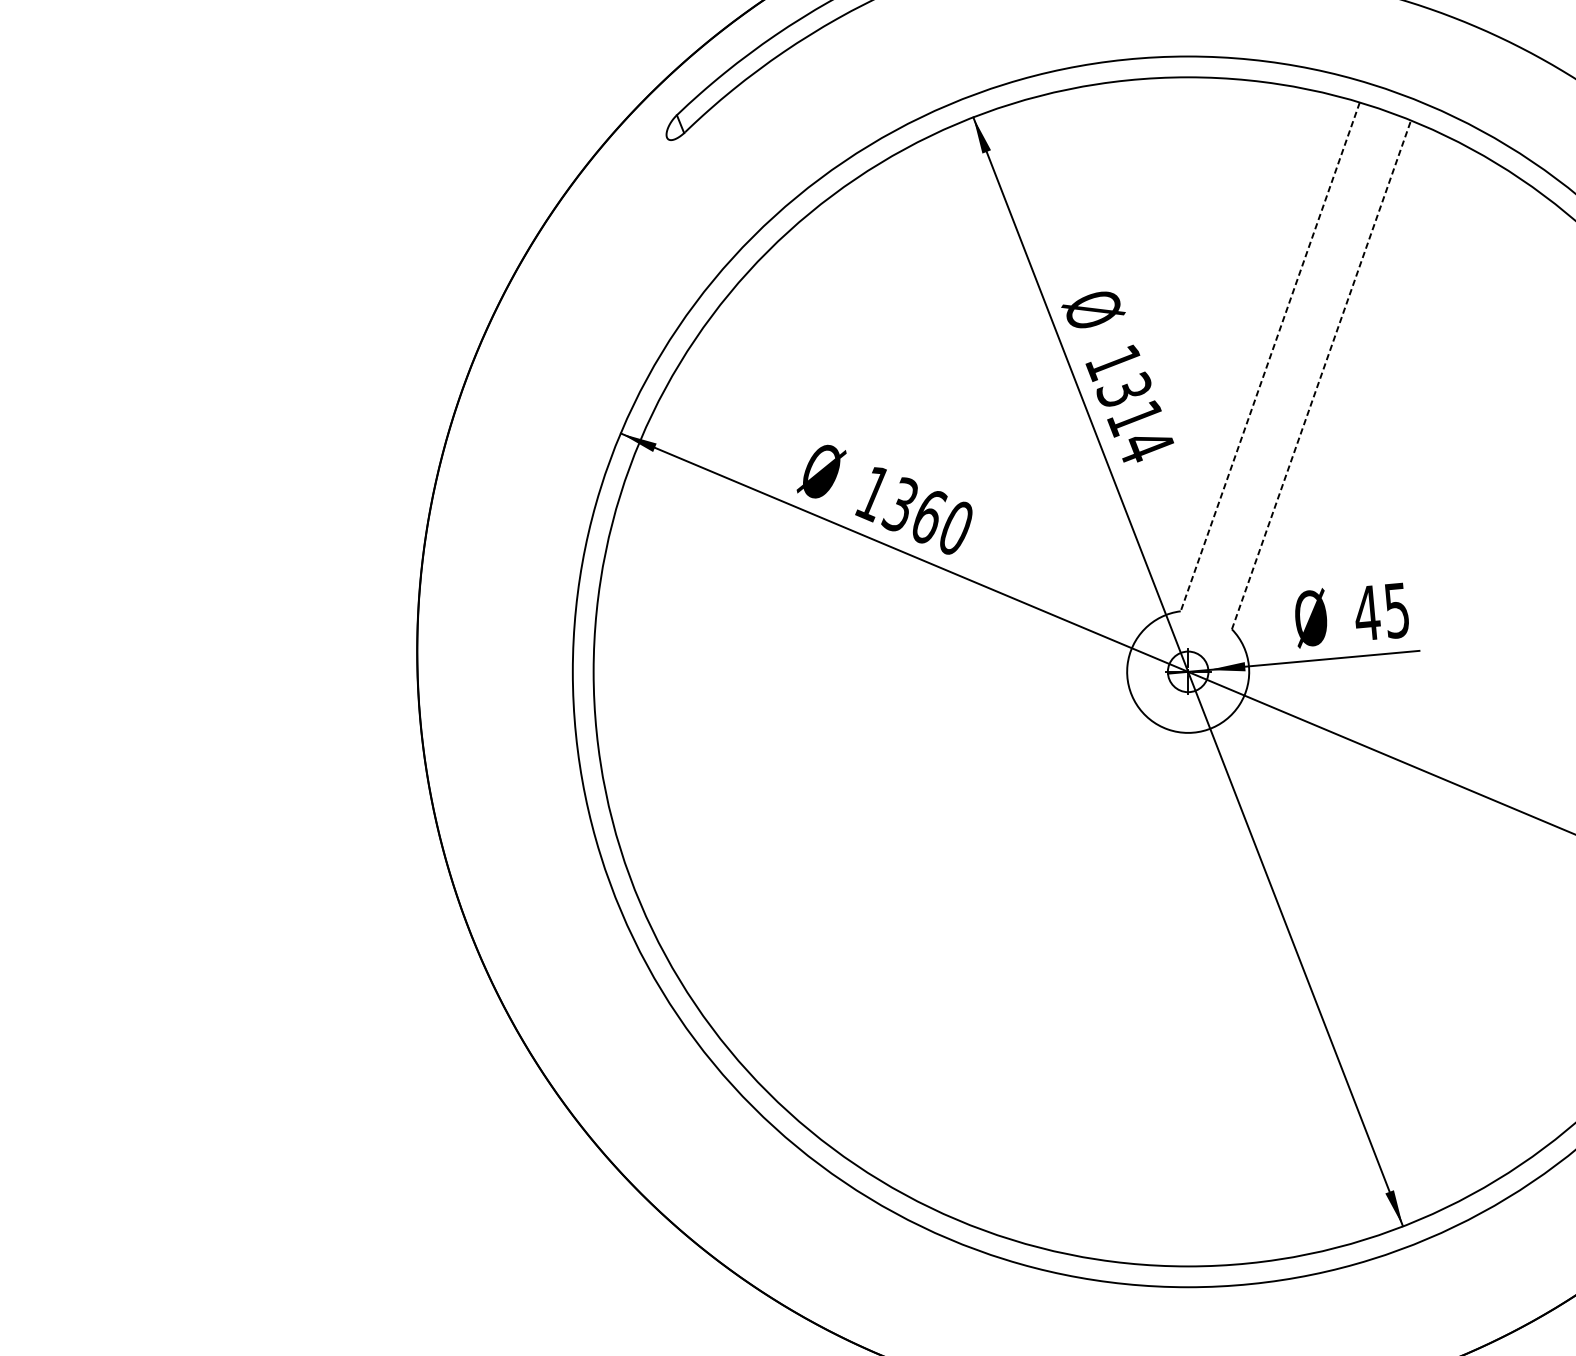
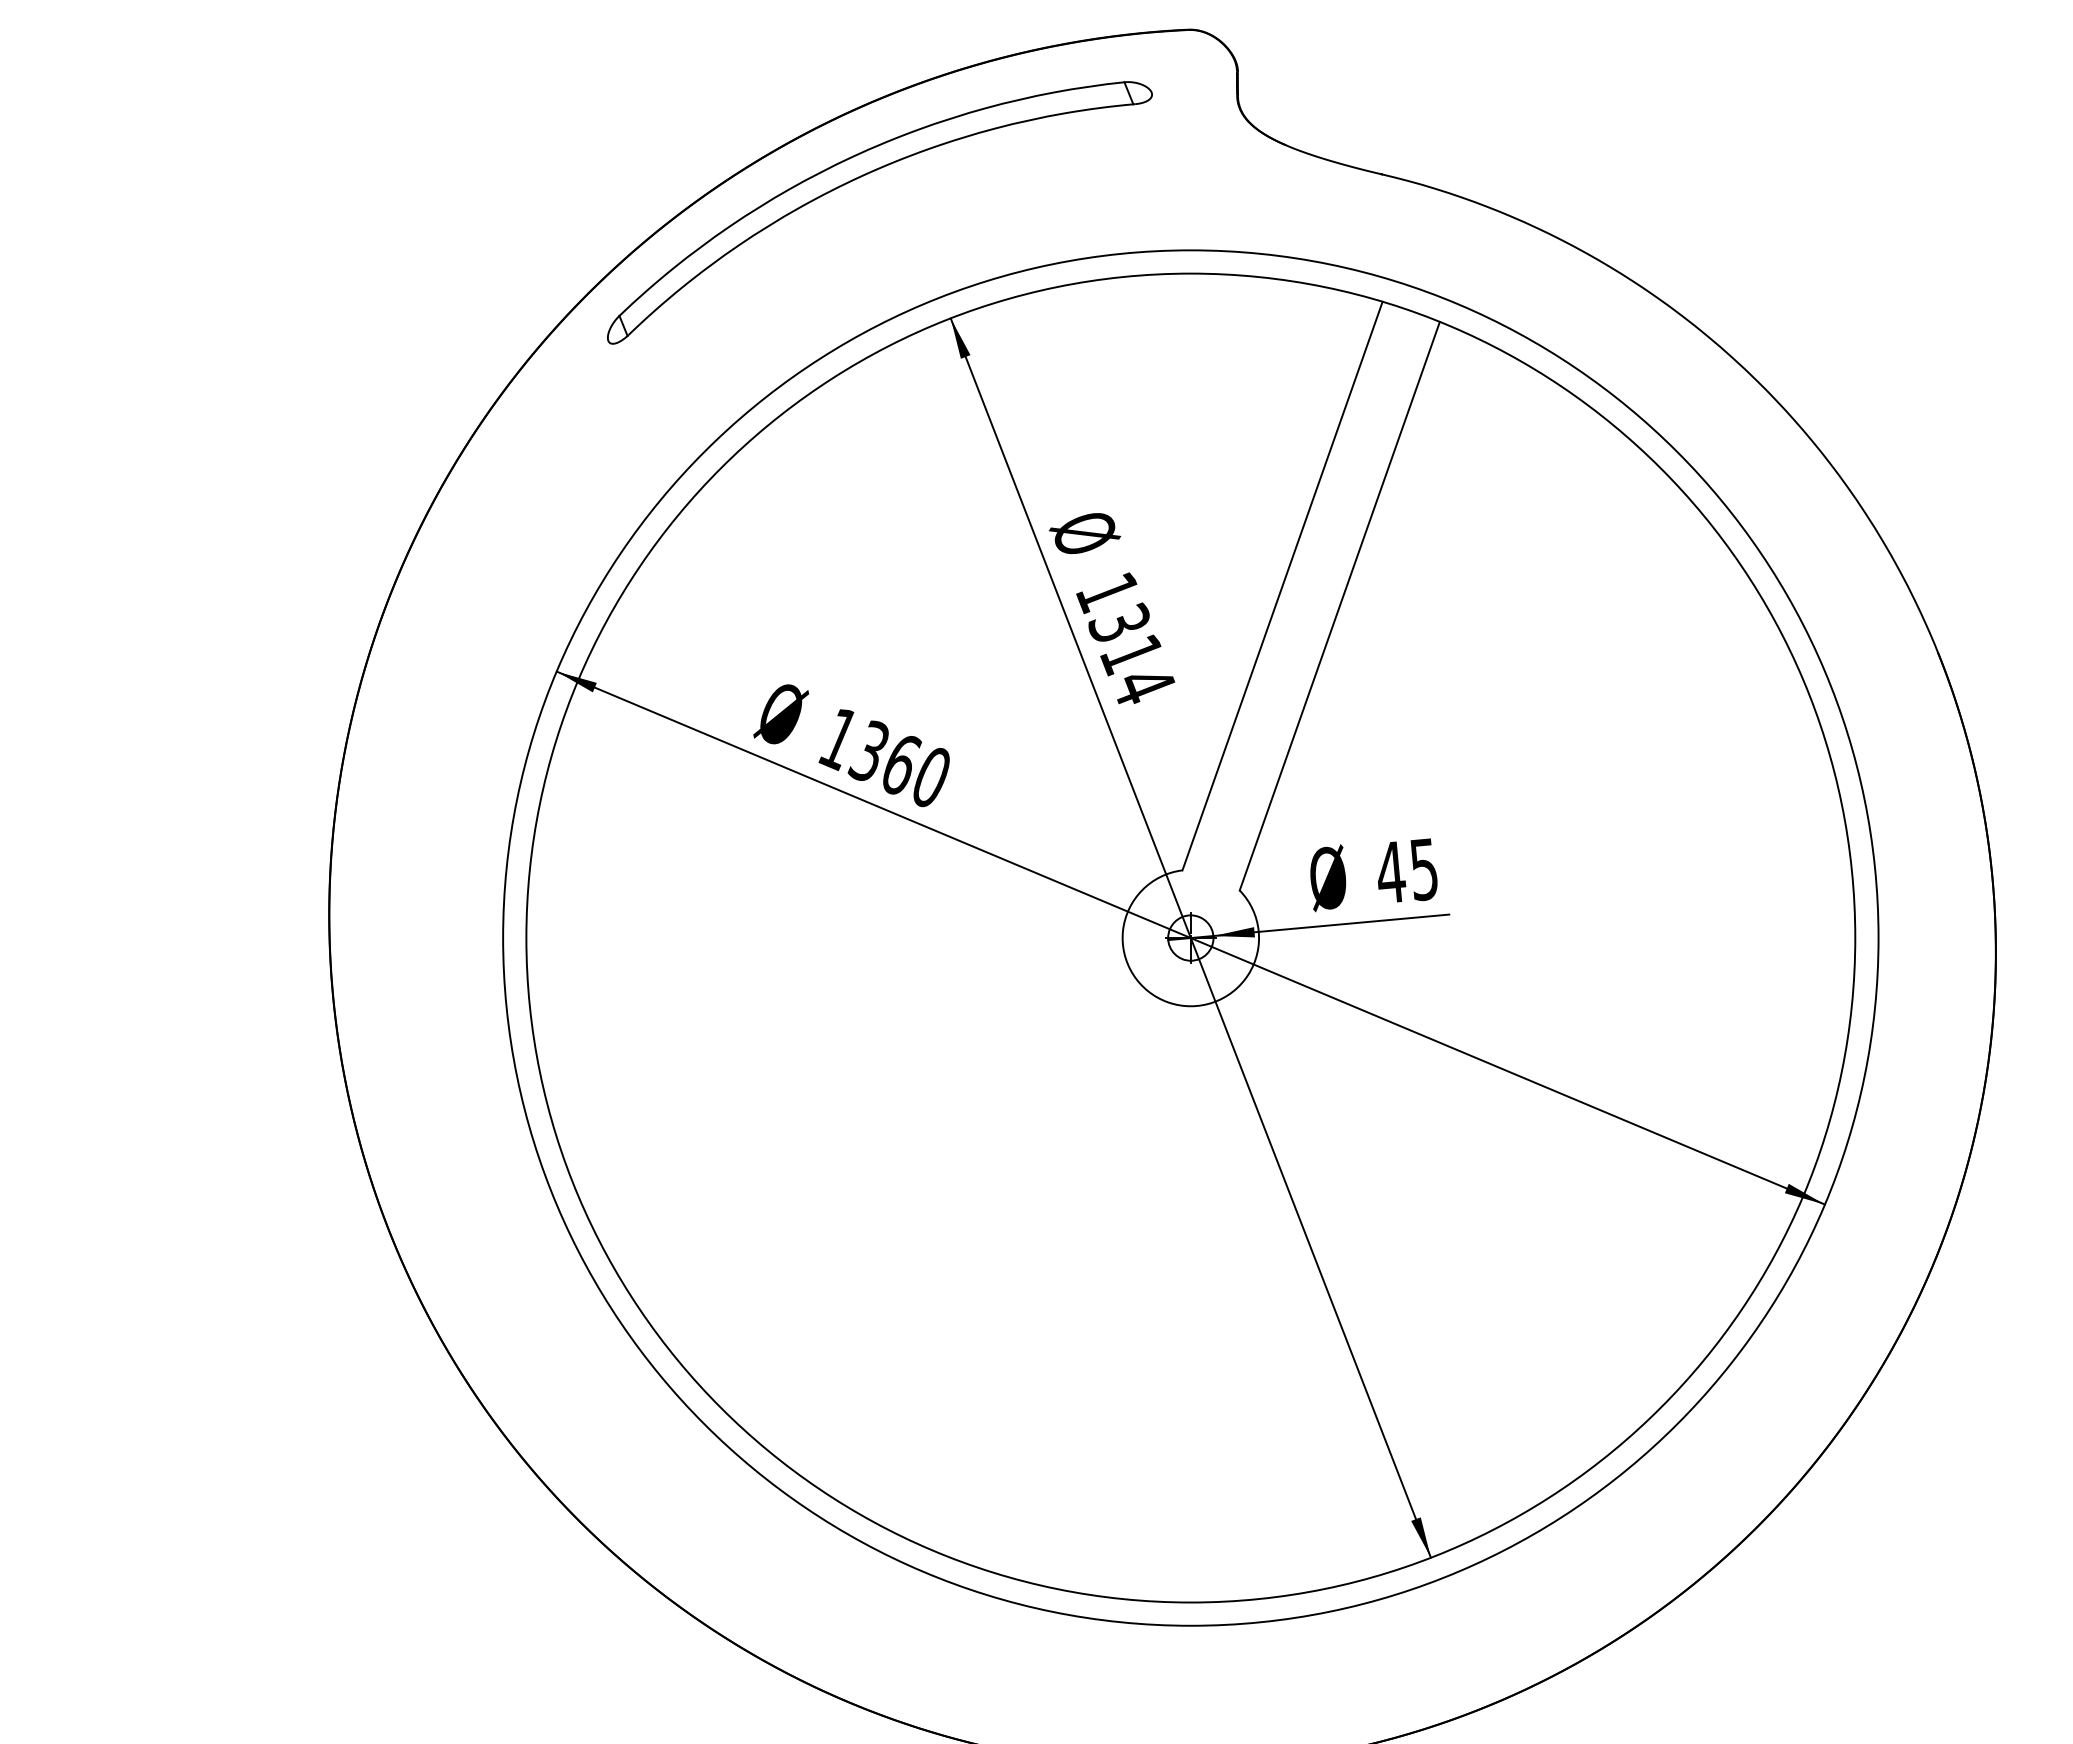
line: (1270, 357) -> (1282, 586), dashed -> solid
line: (1321, 374) -> (1339, 605), dashed -> solid

